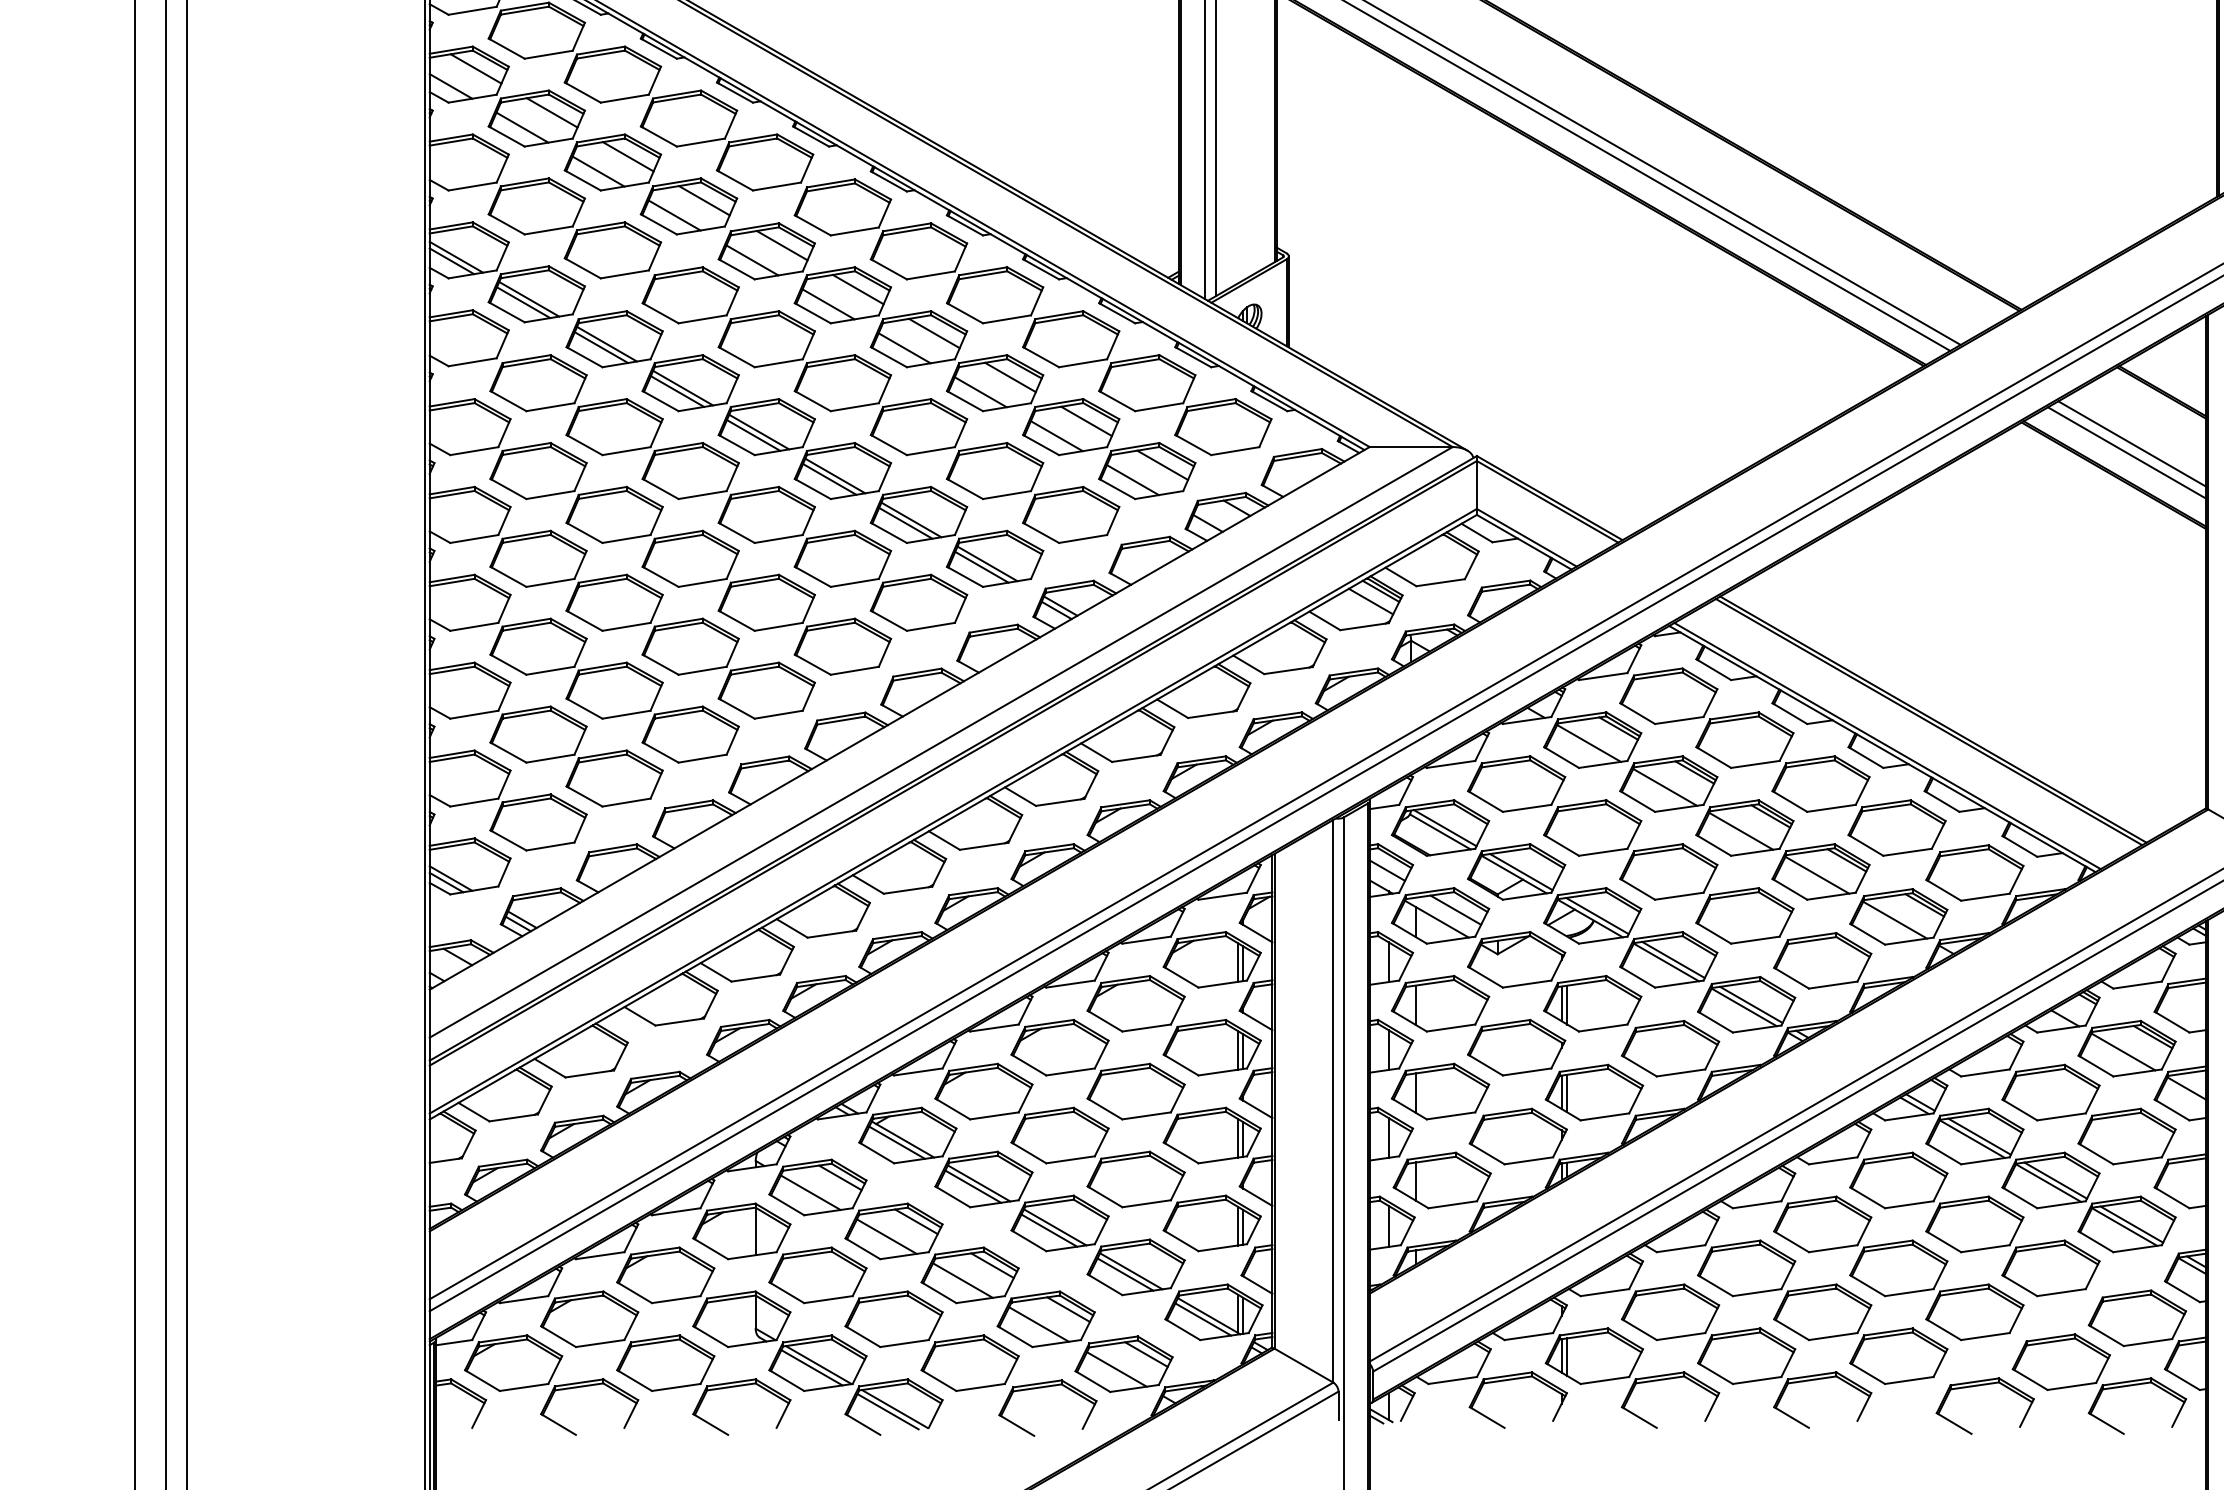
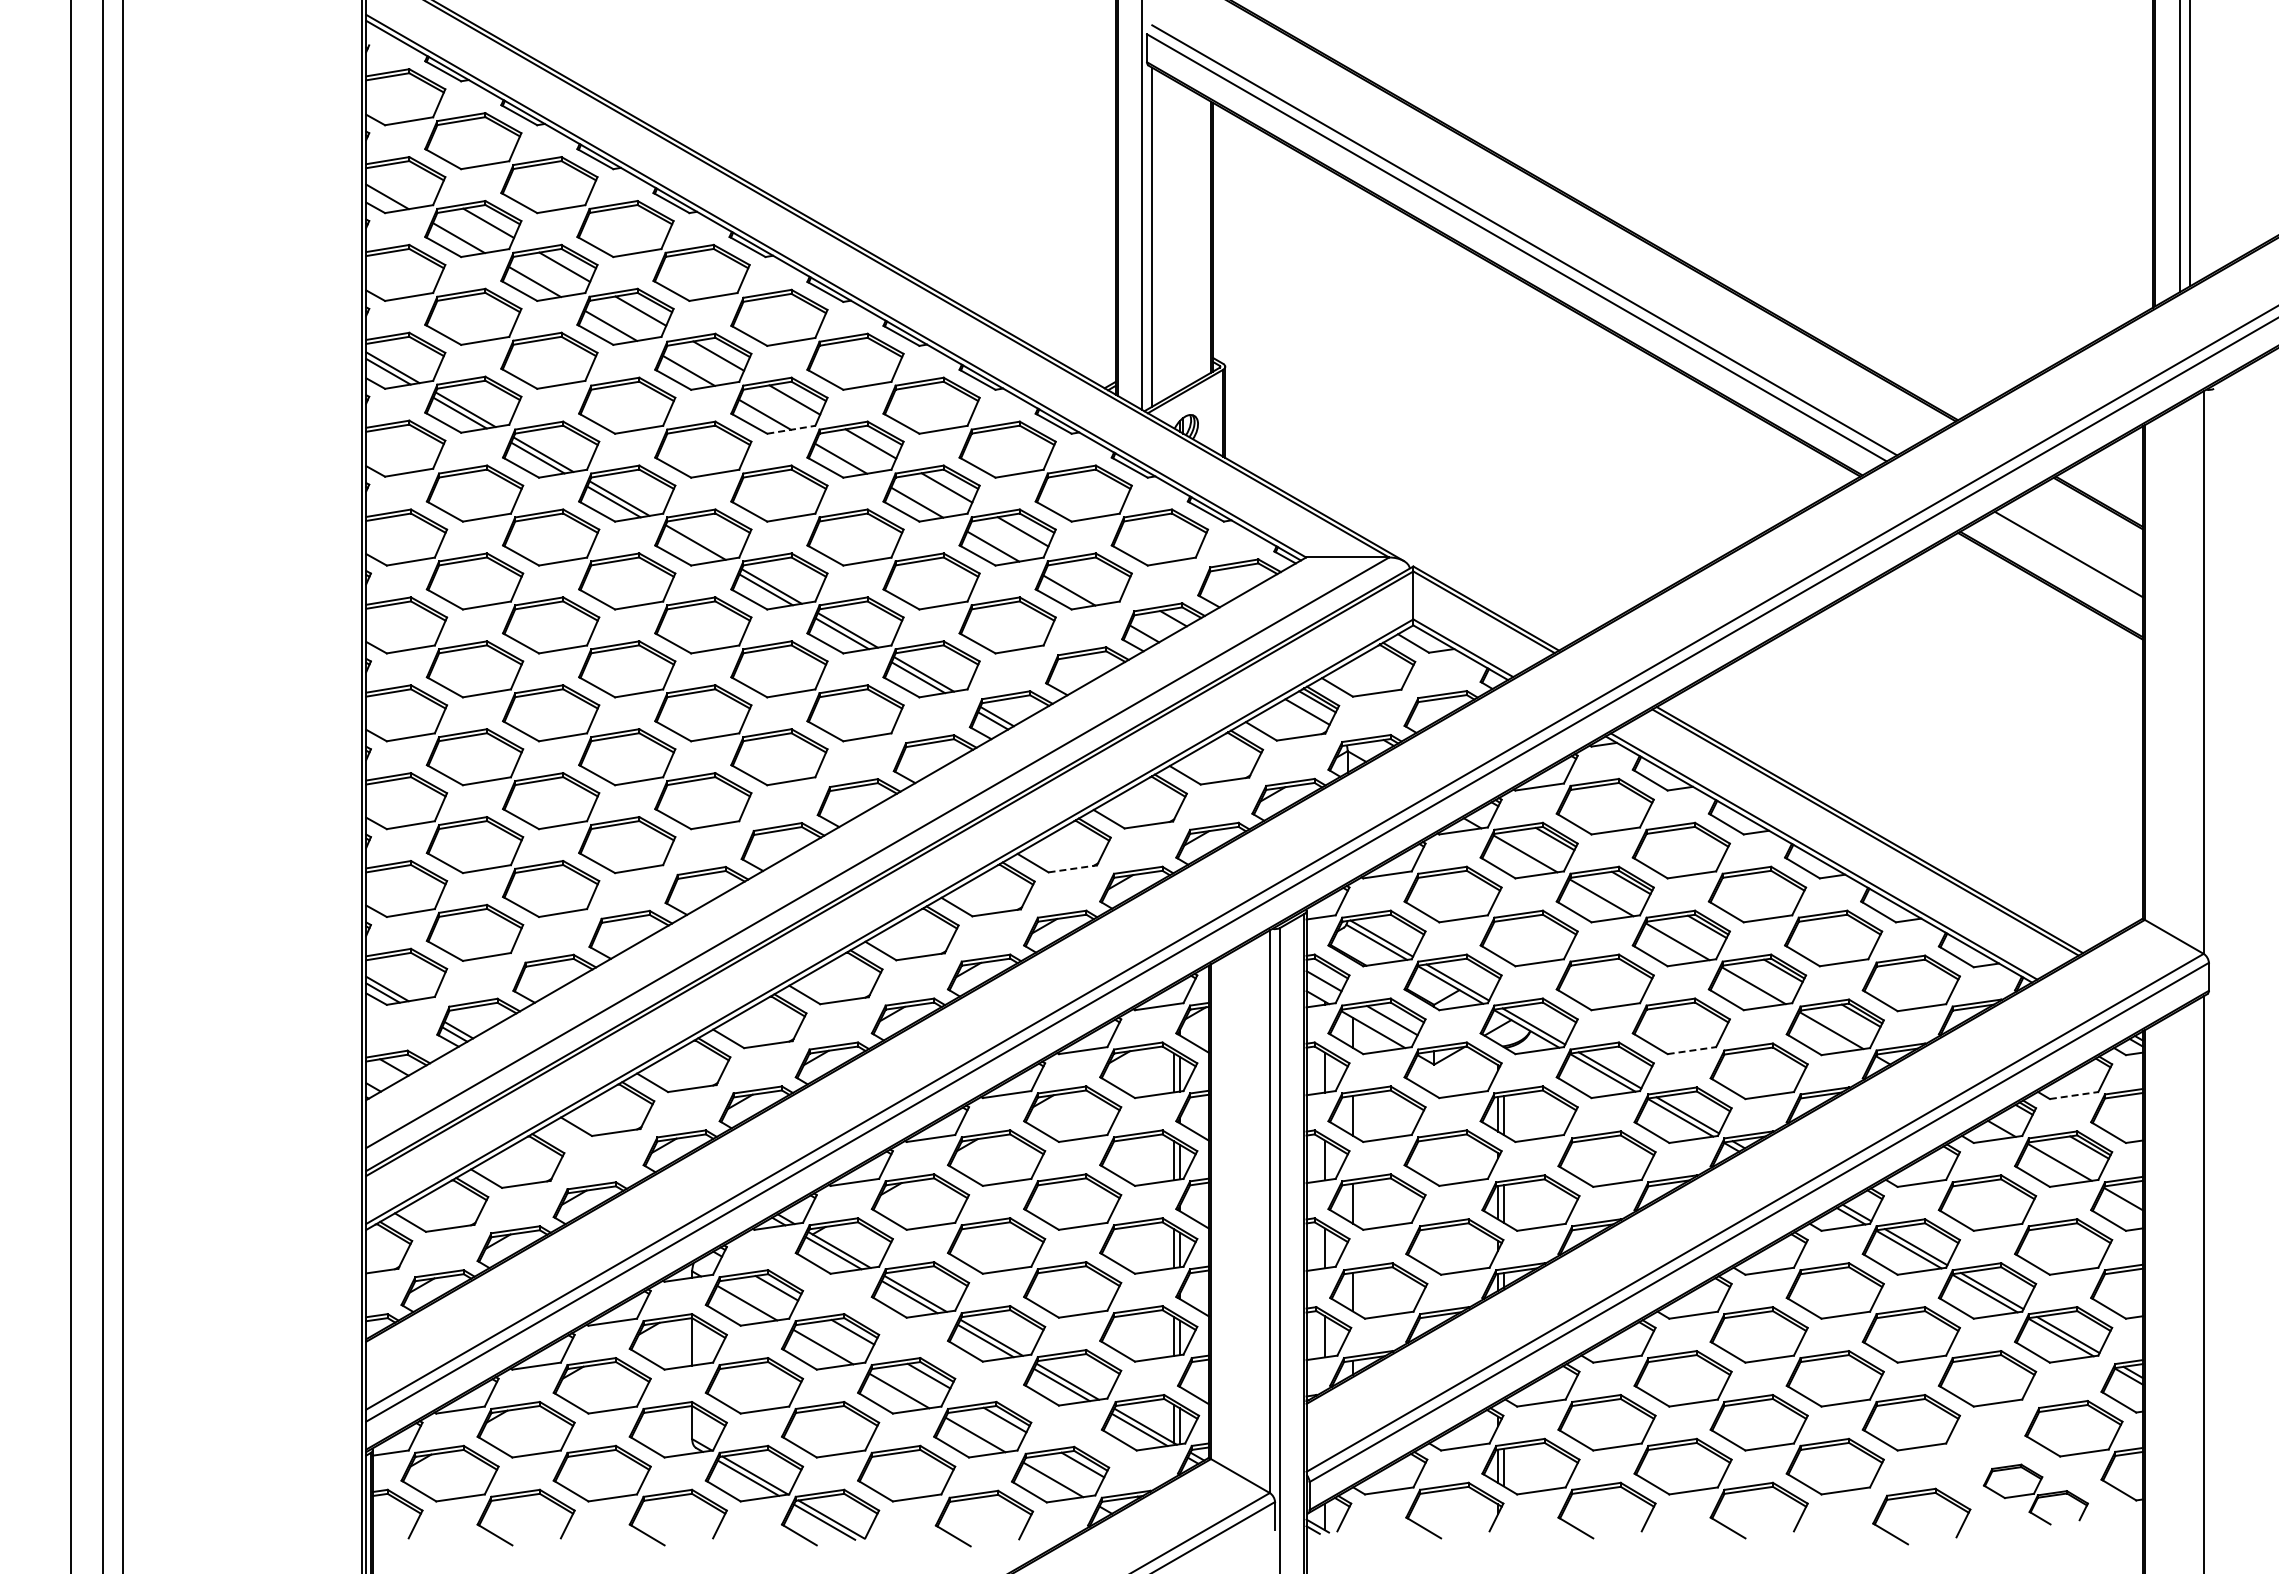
line: (476, 69) -> (412, 179), removed
line: (855, 319) -> (791, 429), solid -> dashed
line: (753, 435) -> (689, 545), removed
line: (2127, 453) -> (2063, 563), removed
line: (1162, 465) -> (1098, 575), removed
line: (1137, 758) -> (1073, 868), solid -> dashed
line: (1756, 940) -> (1692, 1050), solid -> dashed
line: (2138, 985) -> (2074, 1095), solid -> dashed
part: (2099, 1384) -> (2035, 1494), size x0.6

